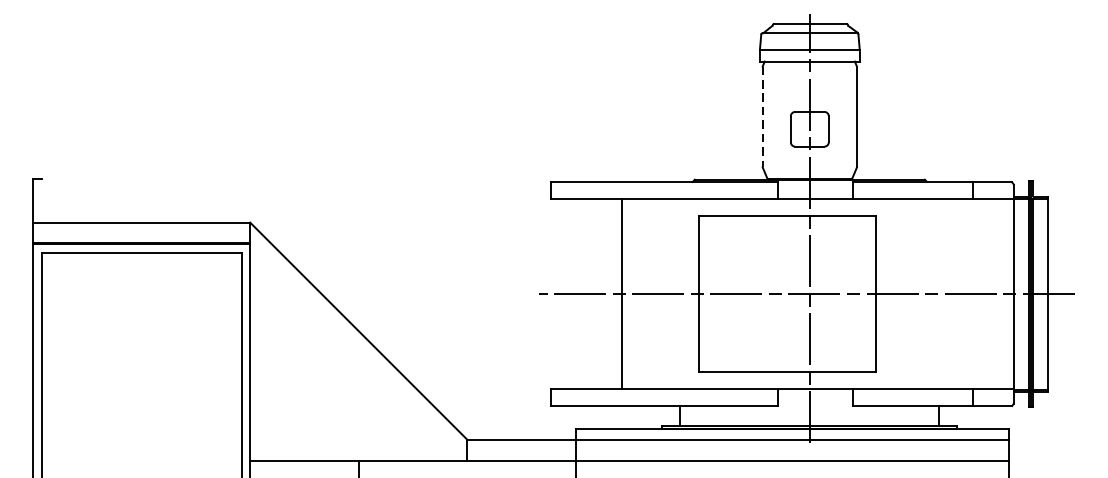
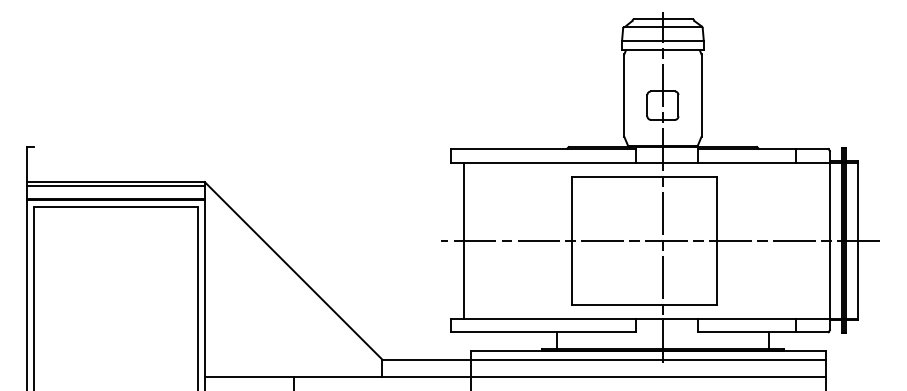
line: (762, 118) -> (624, 96), dashed -> solid
line: (141, 226) -> (115, 185), added
line: (622, 293) -> (464, 240), moved

